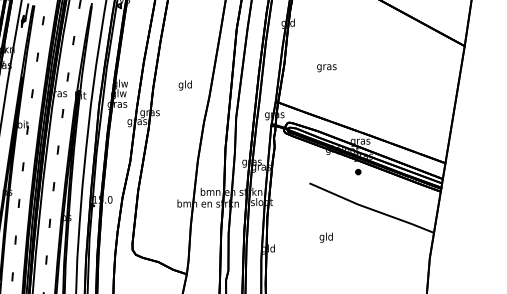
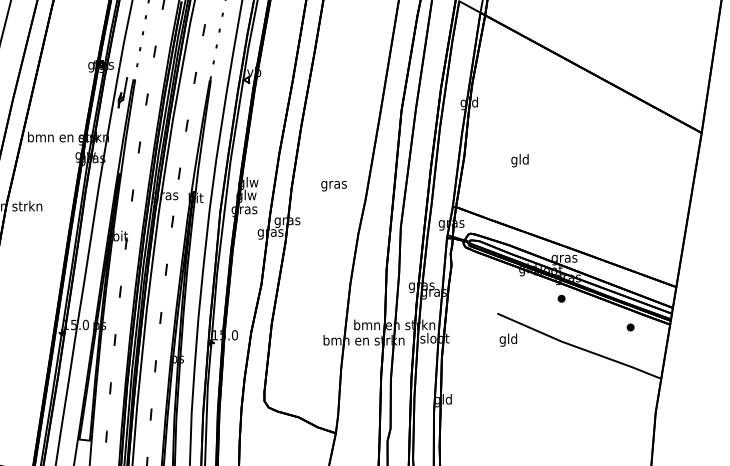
text: (327, 67) -> (520, 160), gras -> gld
text: (185, 85) -> (333, 184), gld -> gras
part: (410, 193) -> (630, 327), added
text: (326, 237) -> (508, 339), moved

